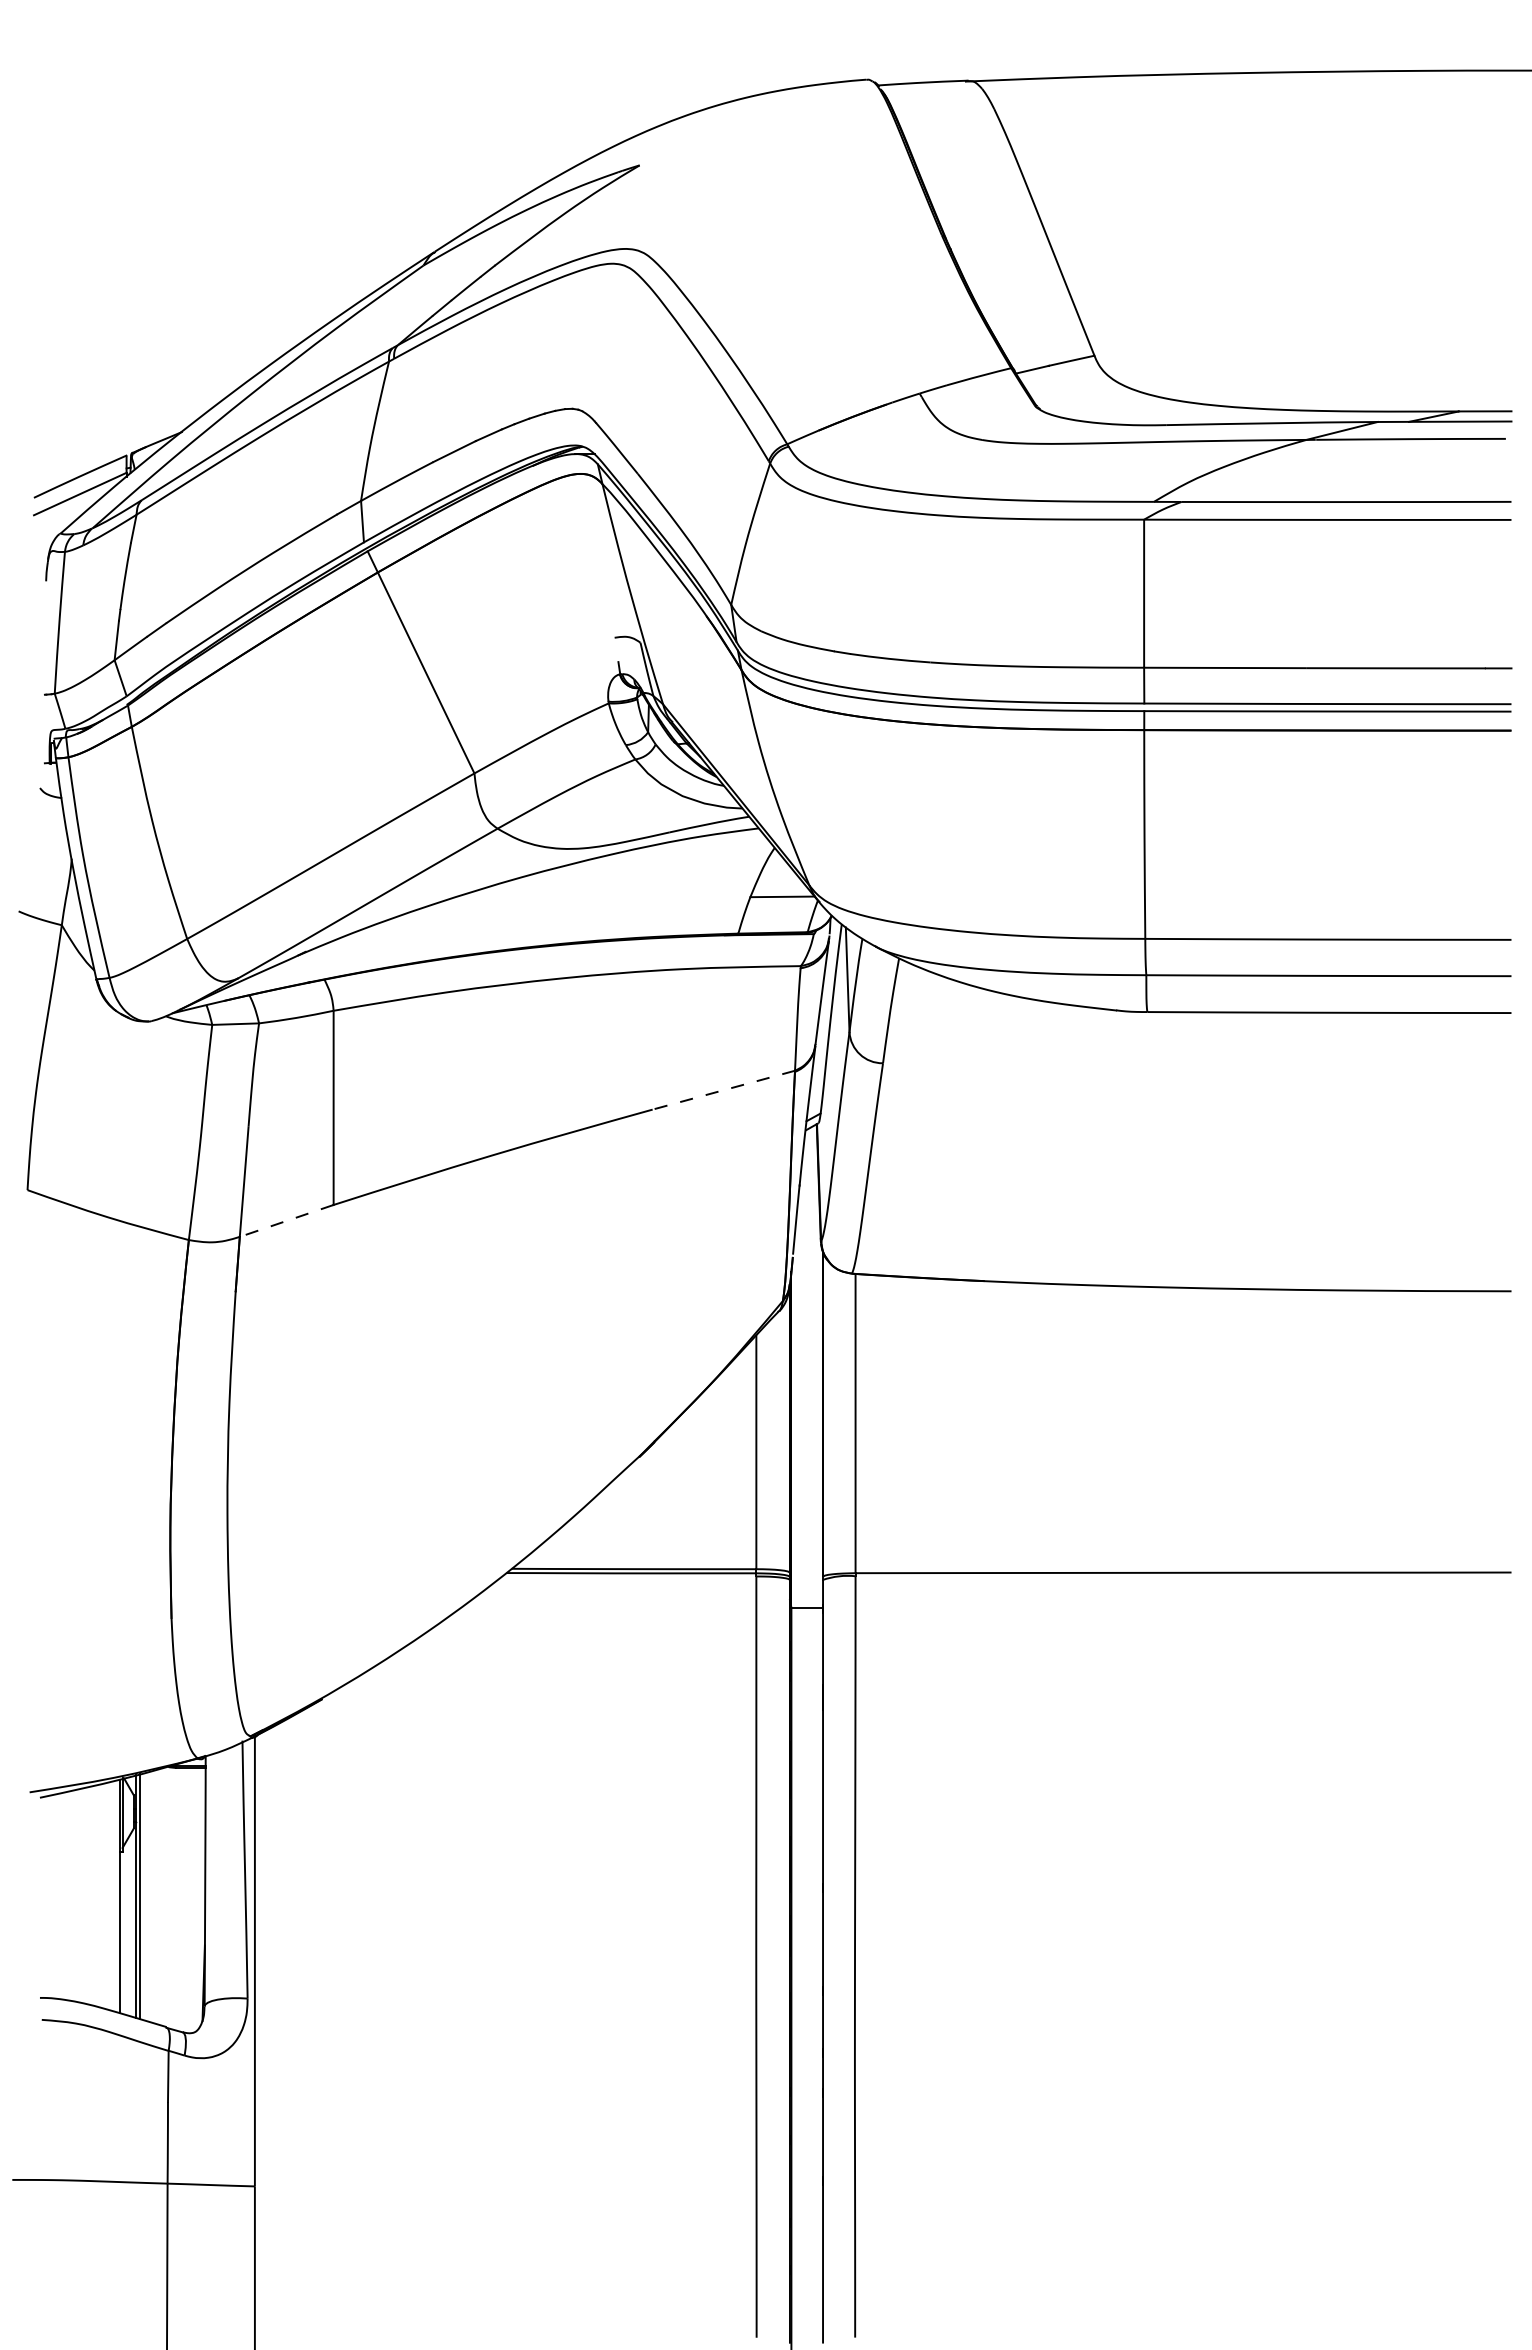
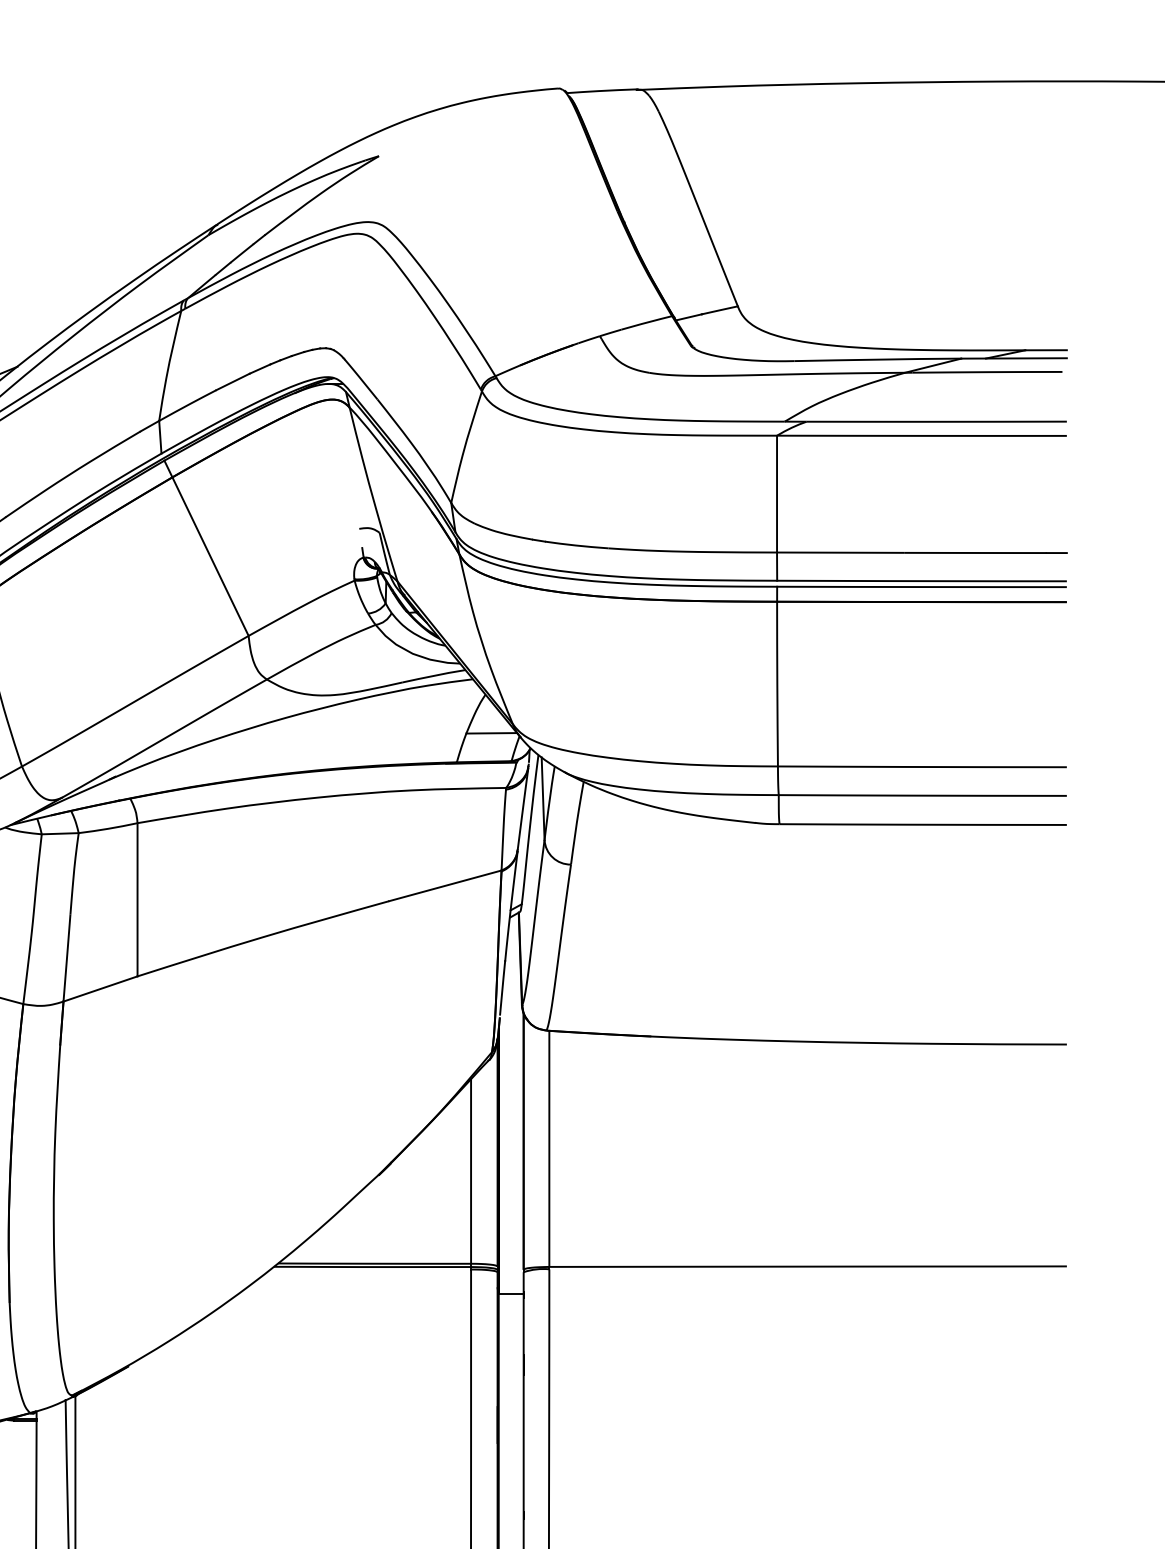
line: (723, 1090) -> (445, 886), dashed -> solid
line: (286, 1221) -> (100, 989), dashed -> solid

